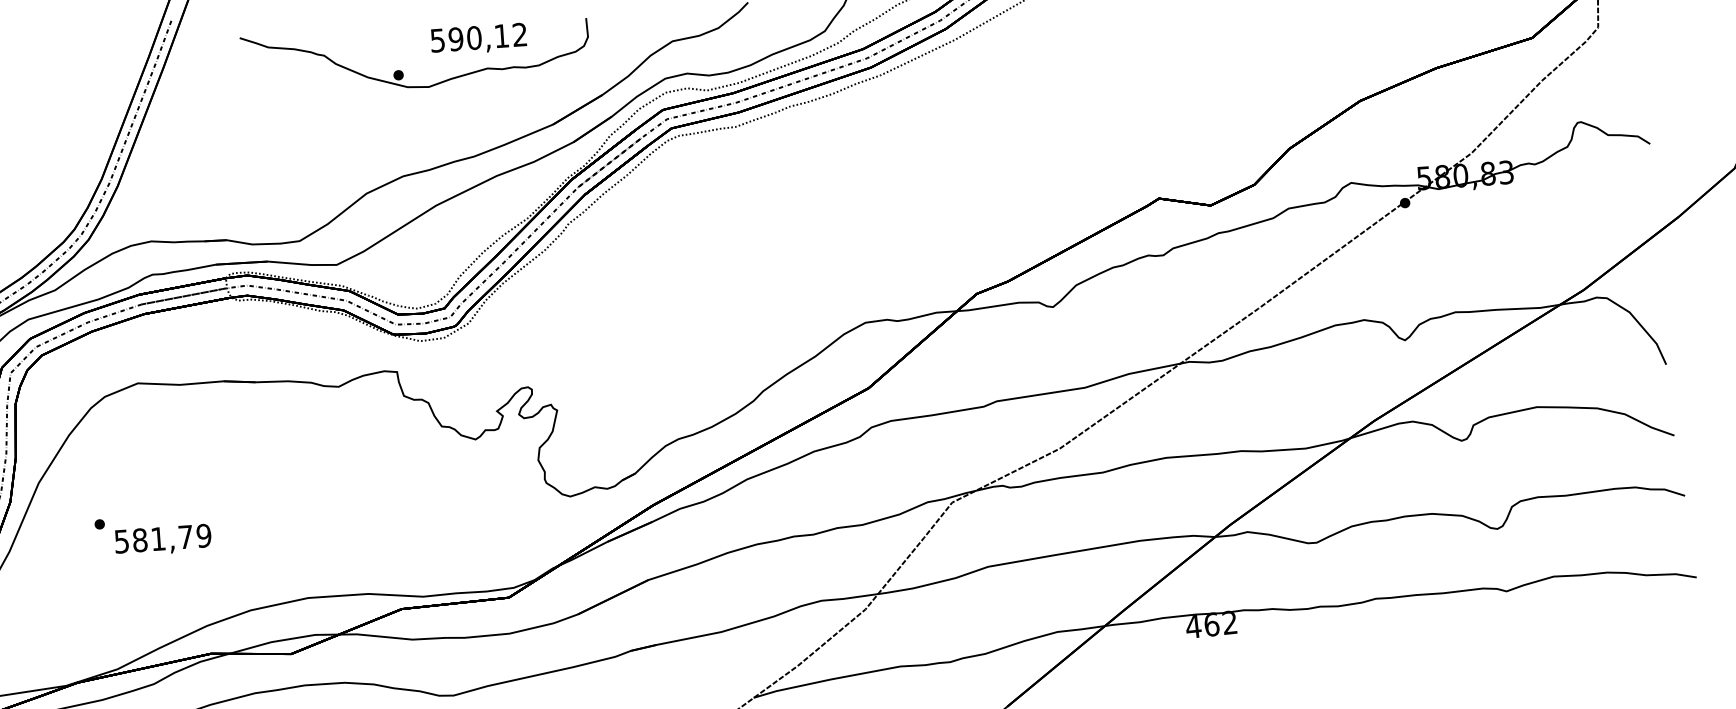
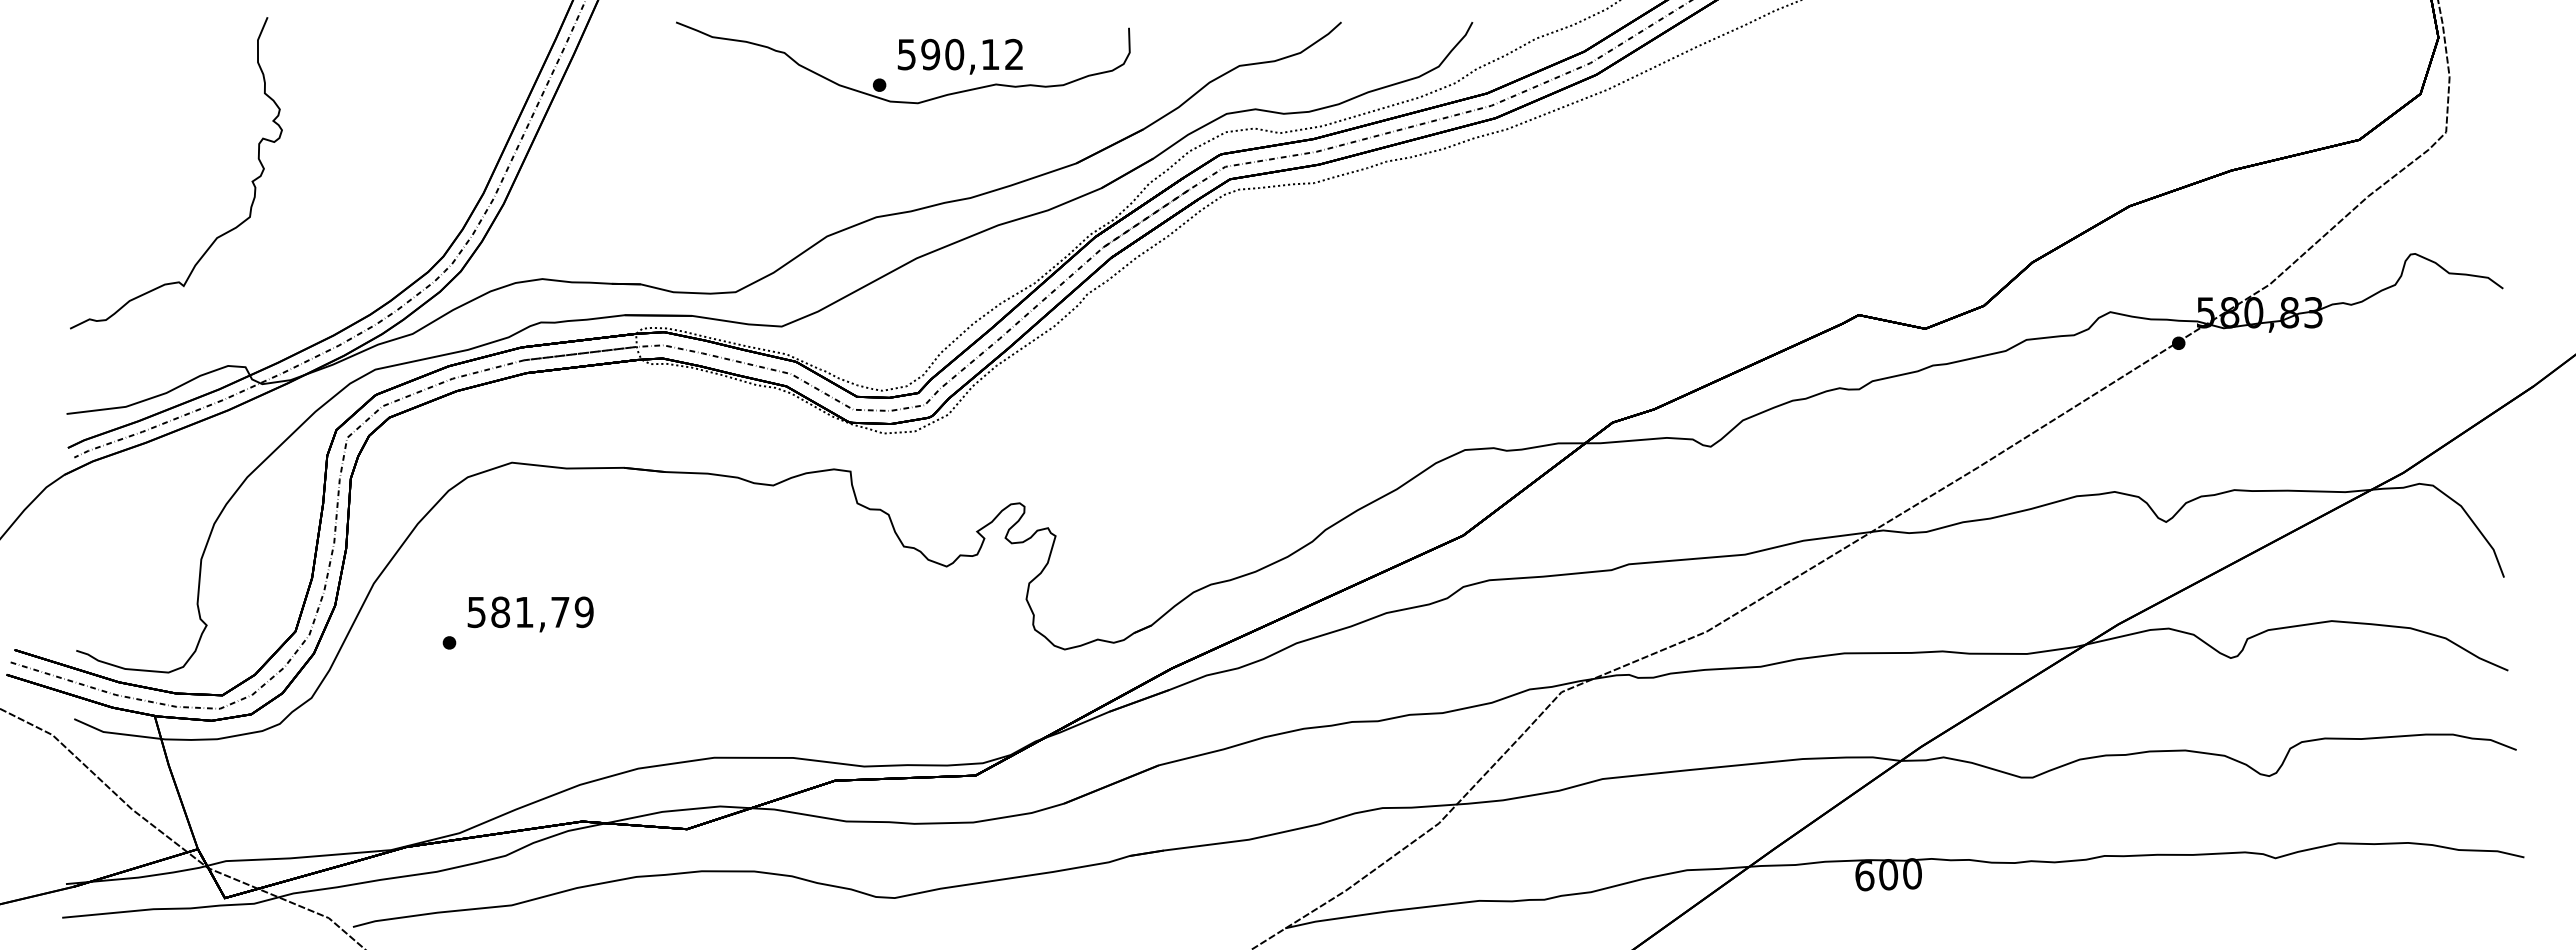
text: (478, 39) -> (959, 56), moved
text: (163, 540) -> (530, 614), moved
text: (1210, 624) -> (1887, 874), 462 -> 600

